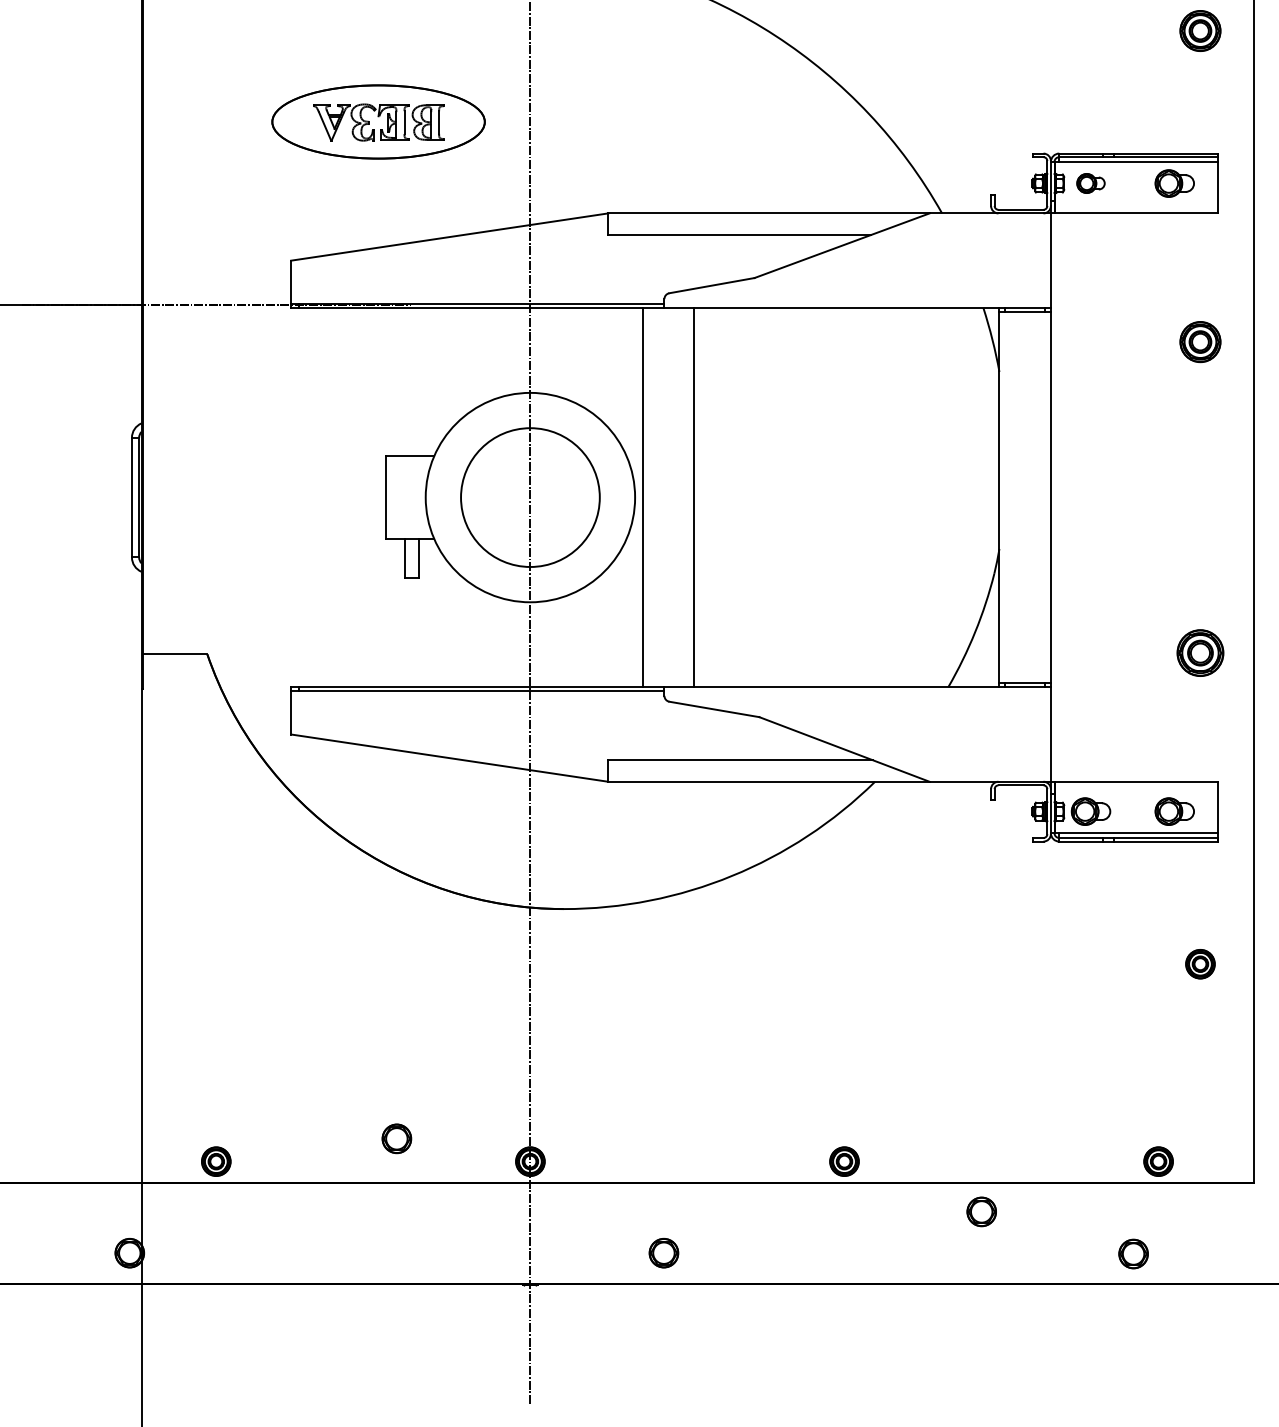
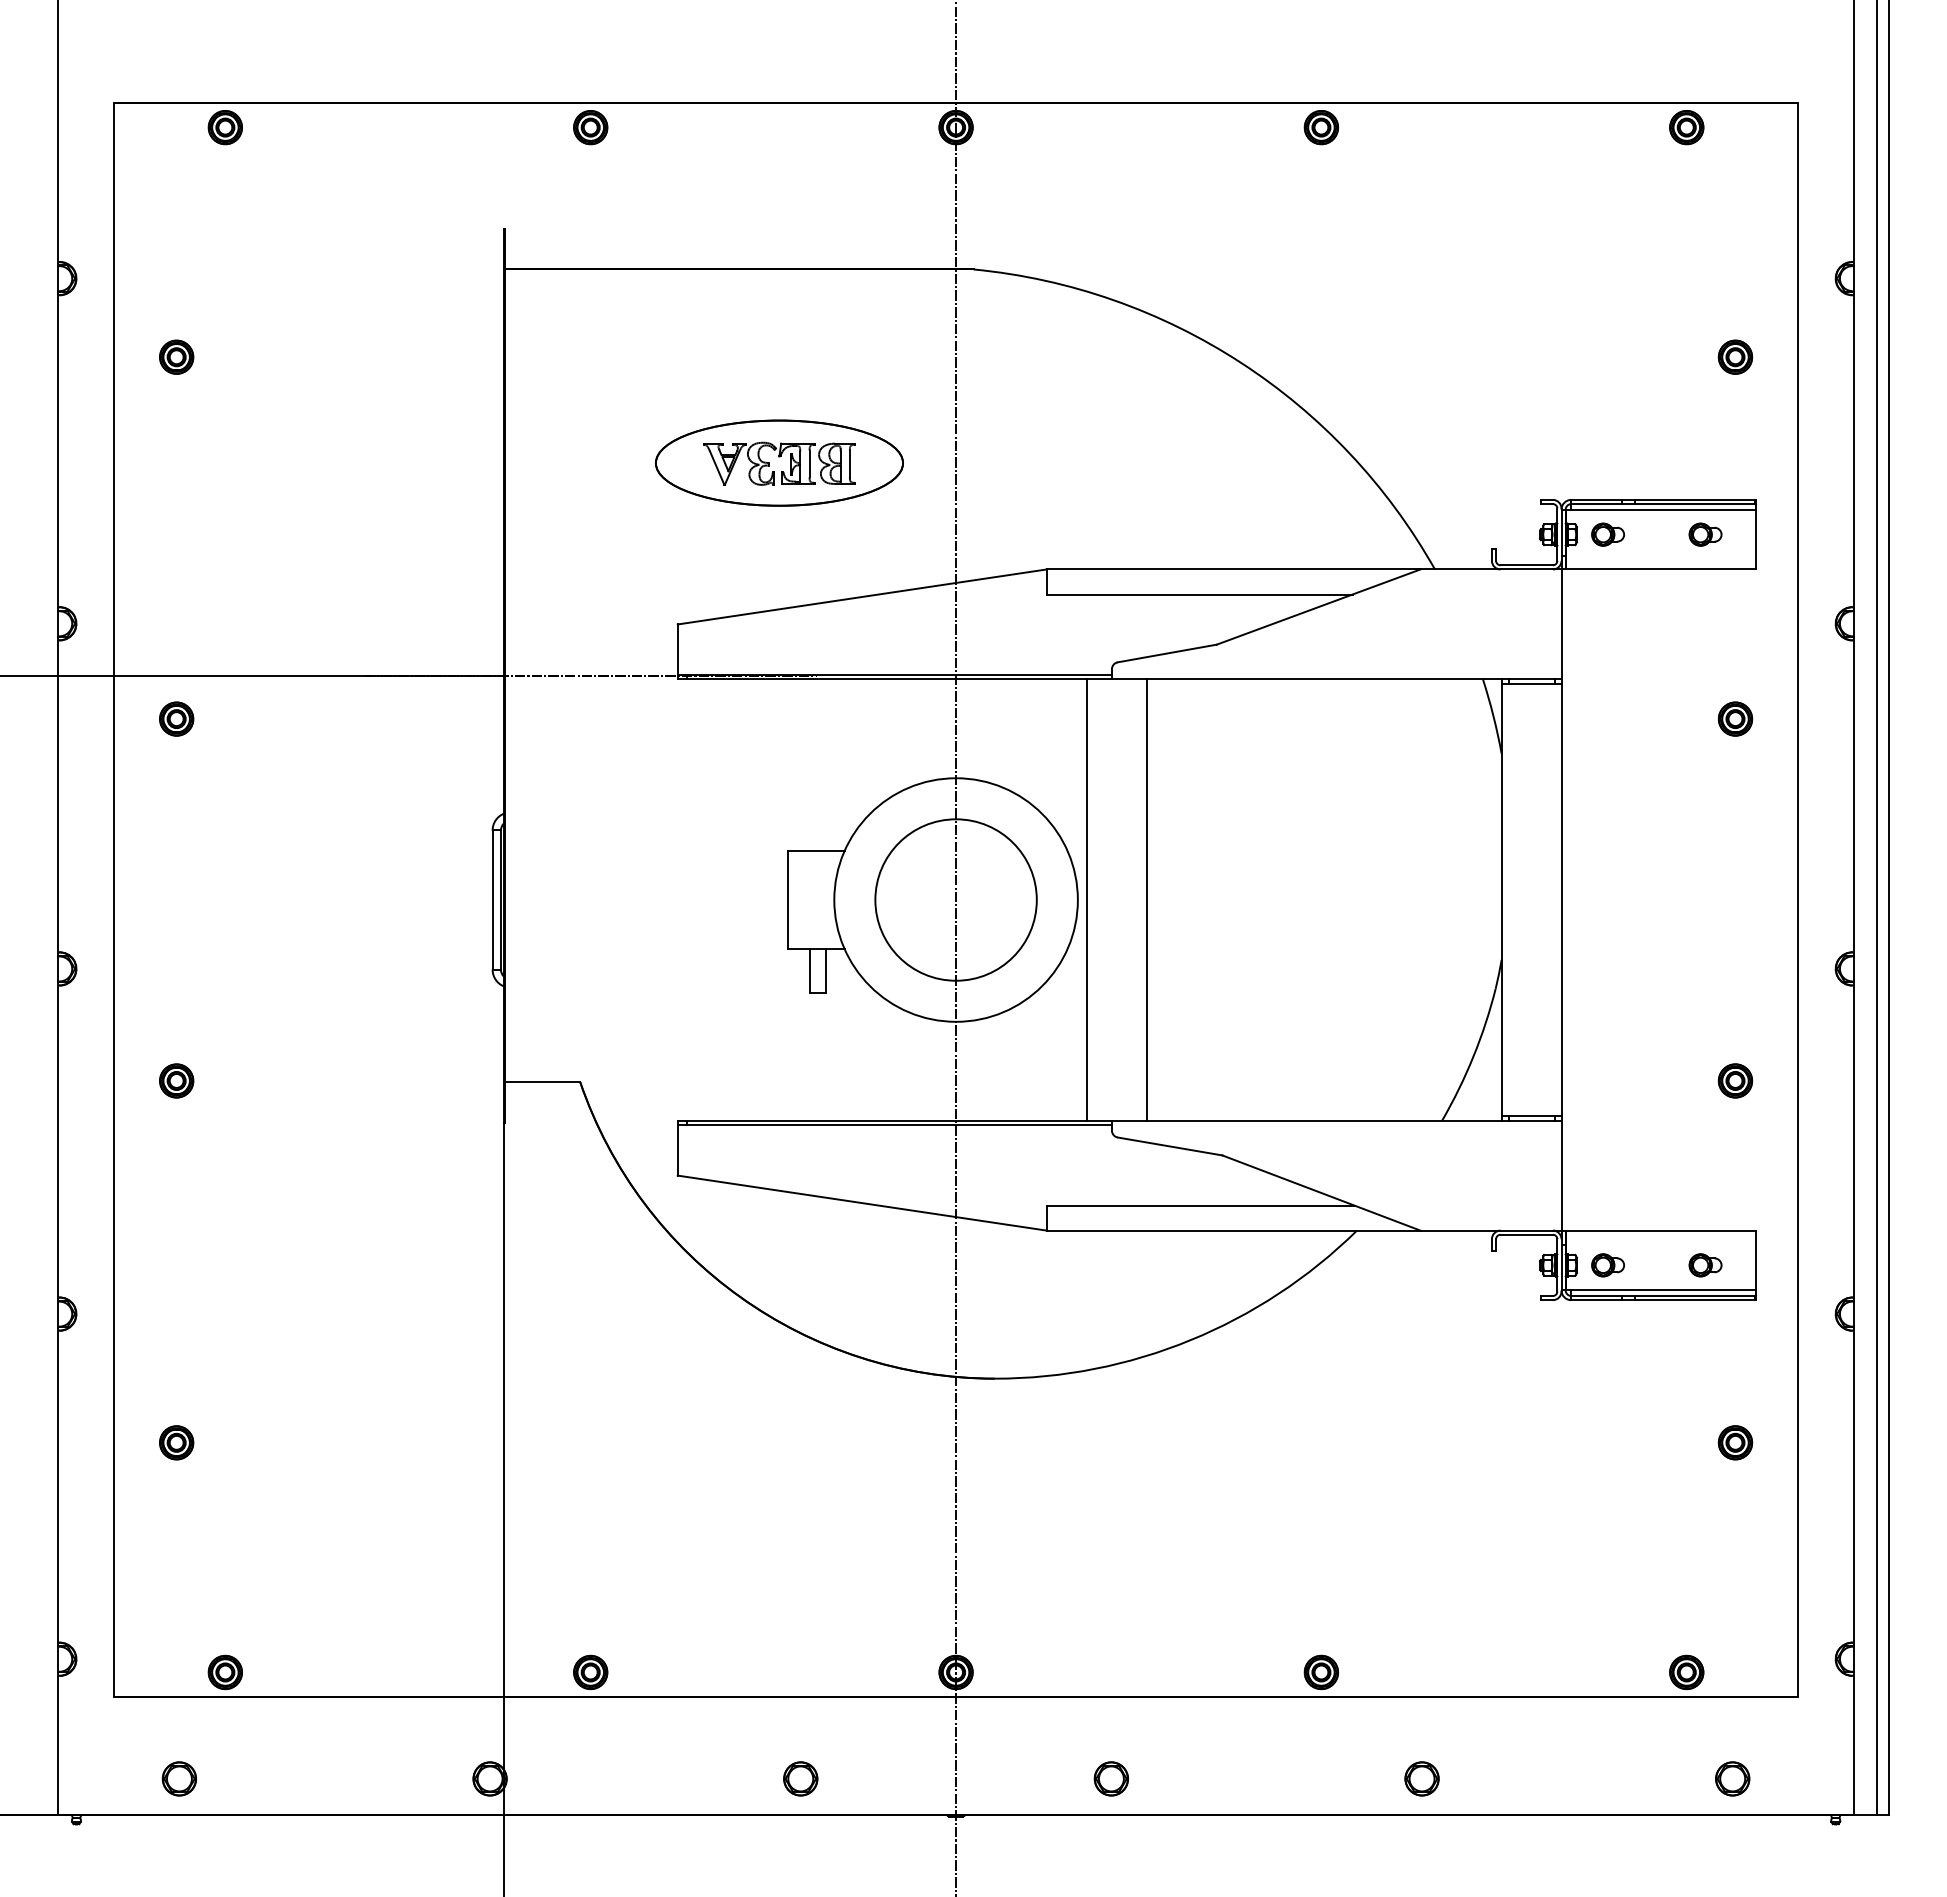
part: (1200, 30) -> (1735, 356), size x0.71
part: (1174, 183) -> (1705, 534), size x0.71
part: (1200, 341) -> (1735, 718), size x0.71
part: (1200, 652) -> (1735, 1080), size x0.62
part: (1090, 811) -> (1607, 1265), size x0.71
part: (1174, 811) -> (1705, 1265), size x0.71
part: (396, 1138) -> (800, 1778), moved
part: (981, 1211) -> (1421, 1778), moved
part: (1133, 1253) -> (1732, 1778), moved

